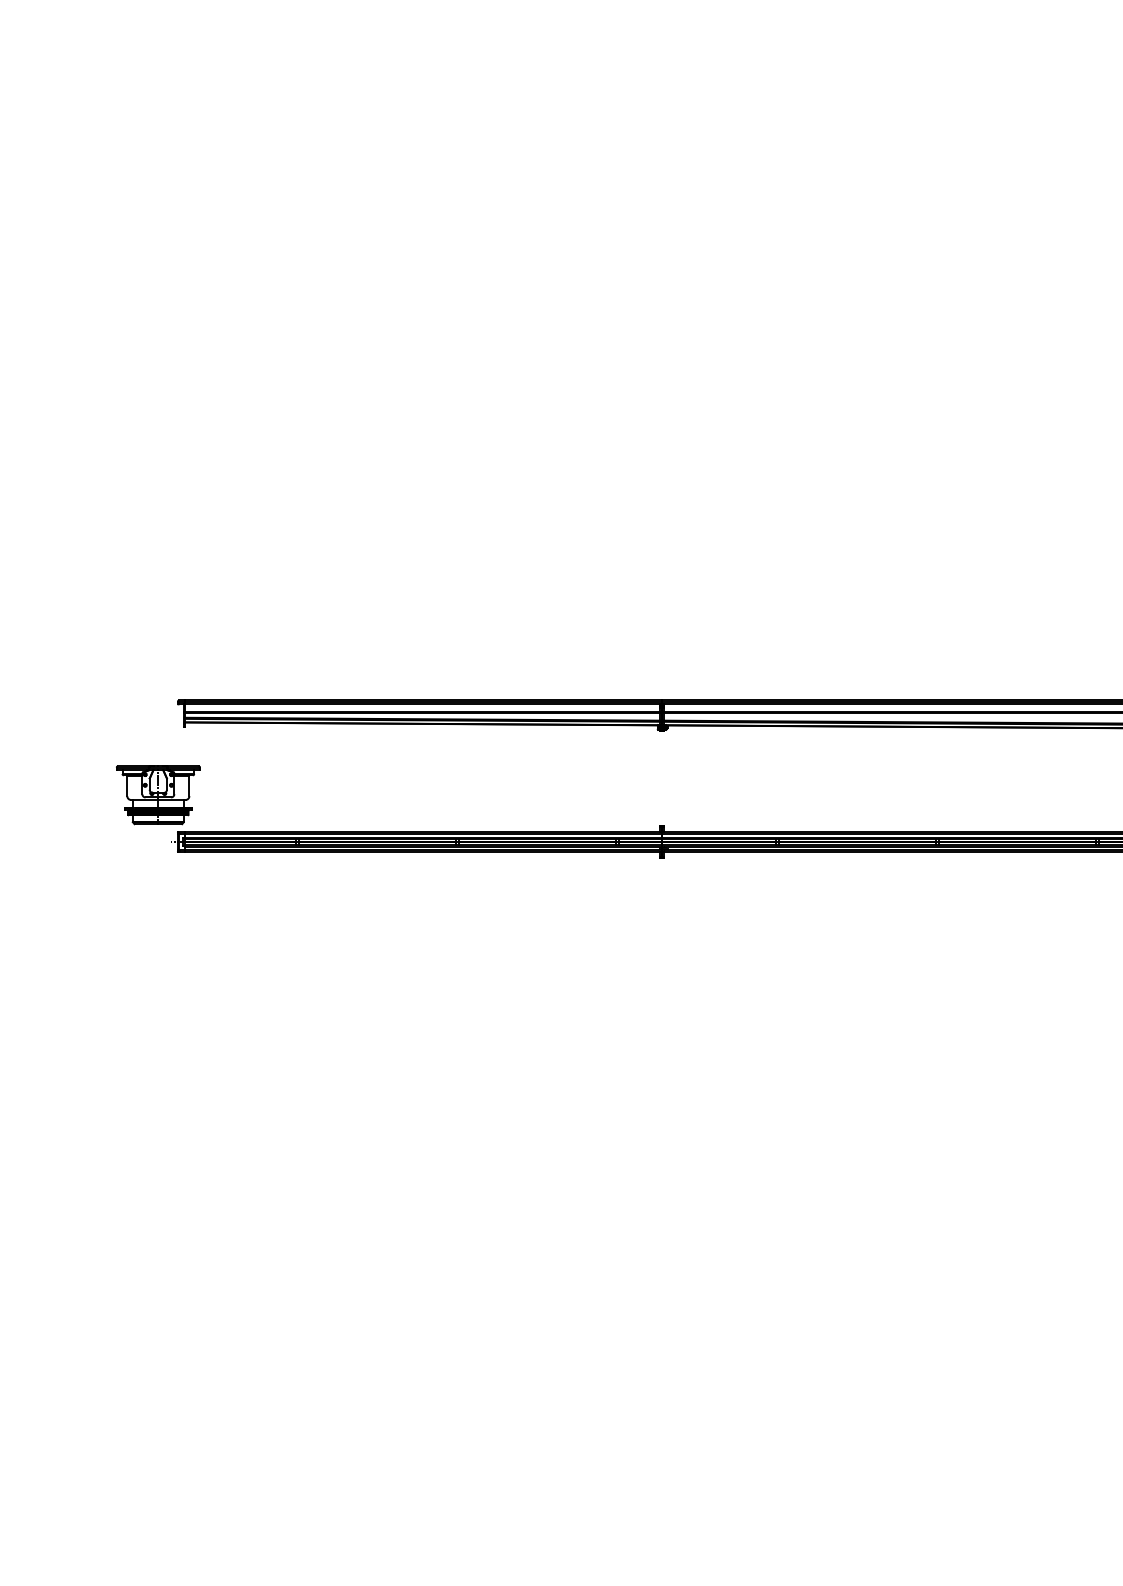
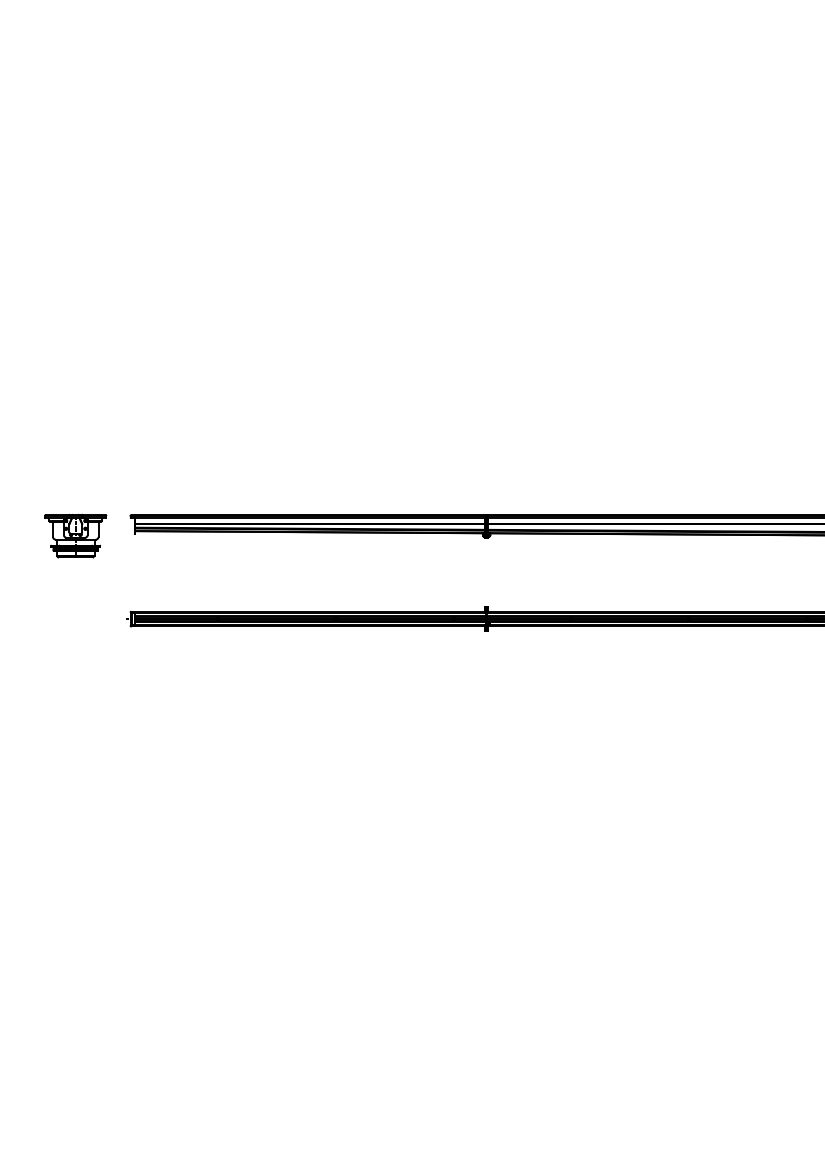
part: (158, 795) -> (75, 536), moved

